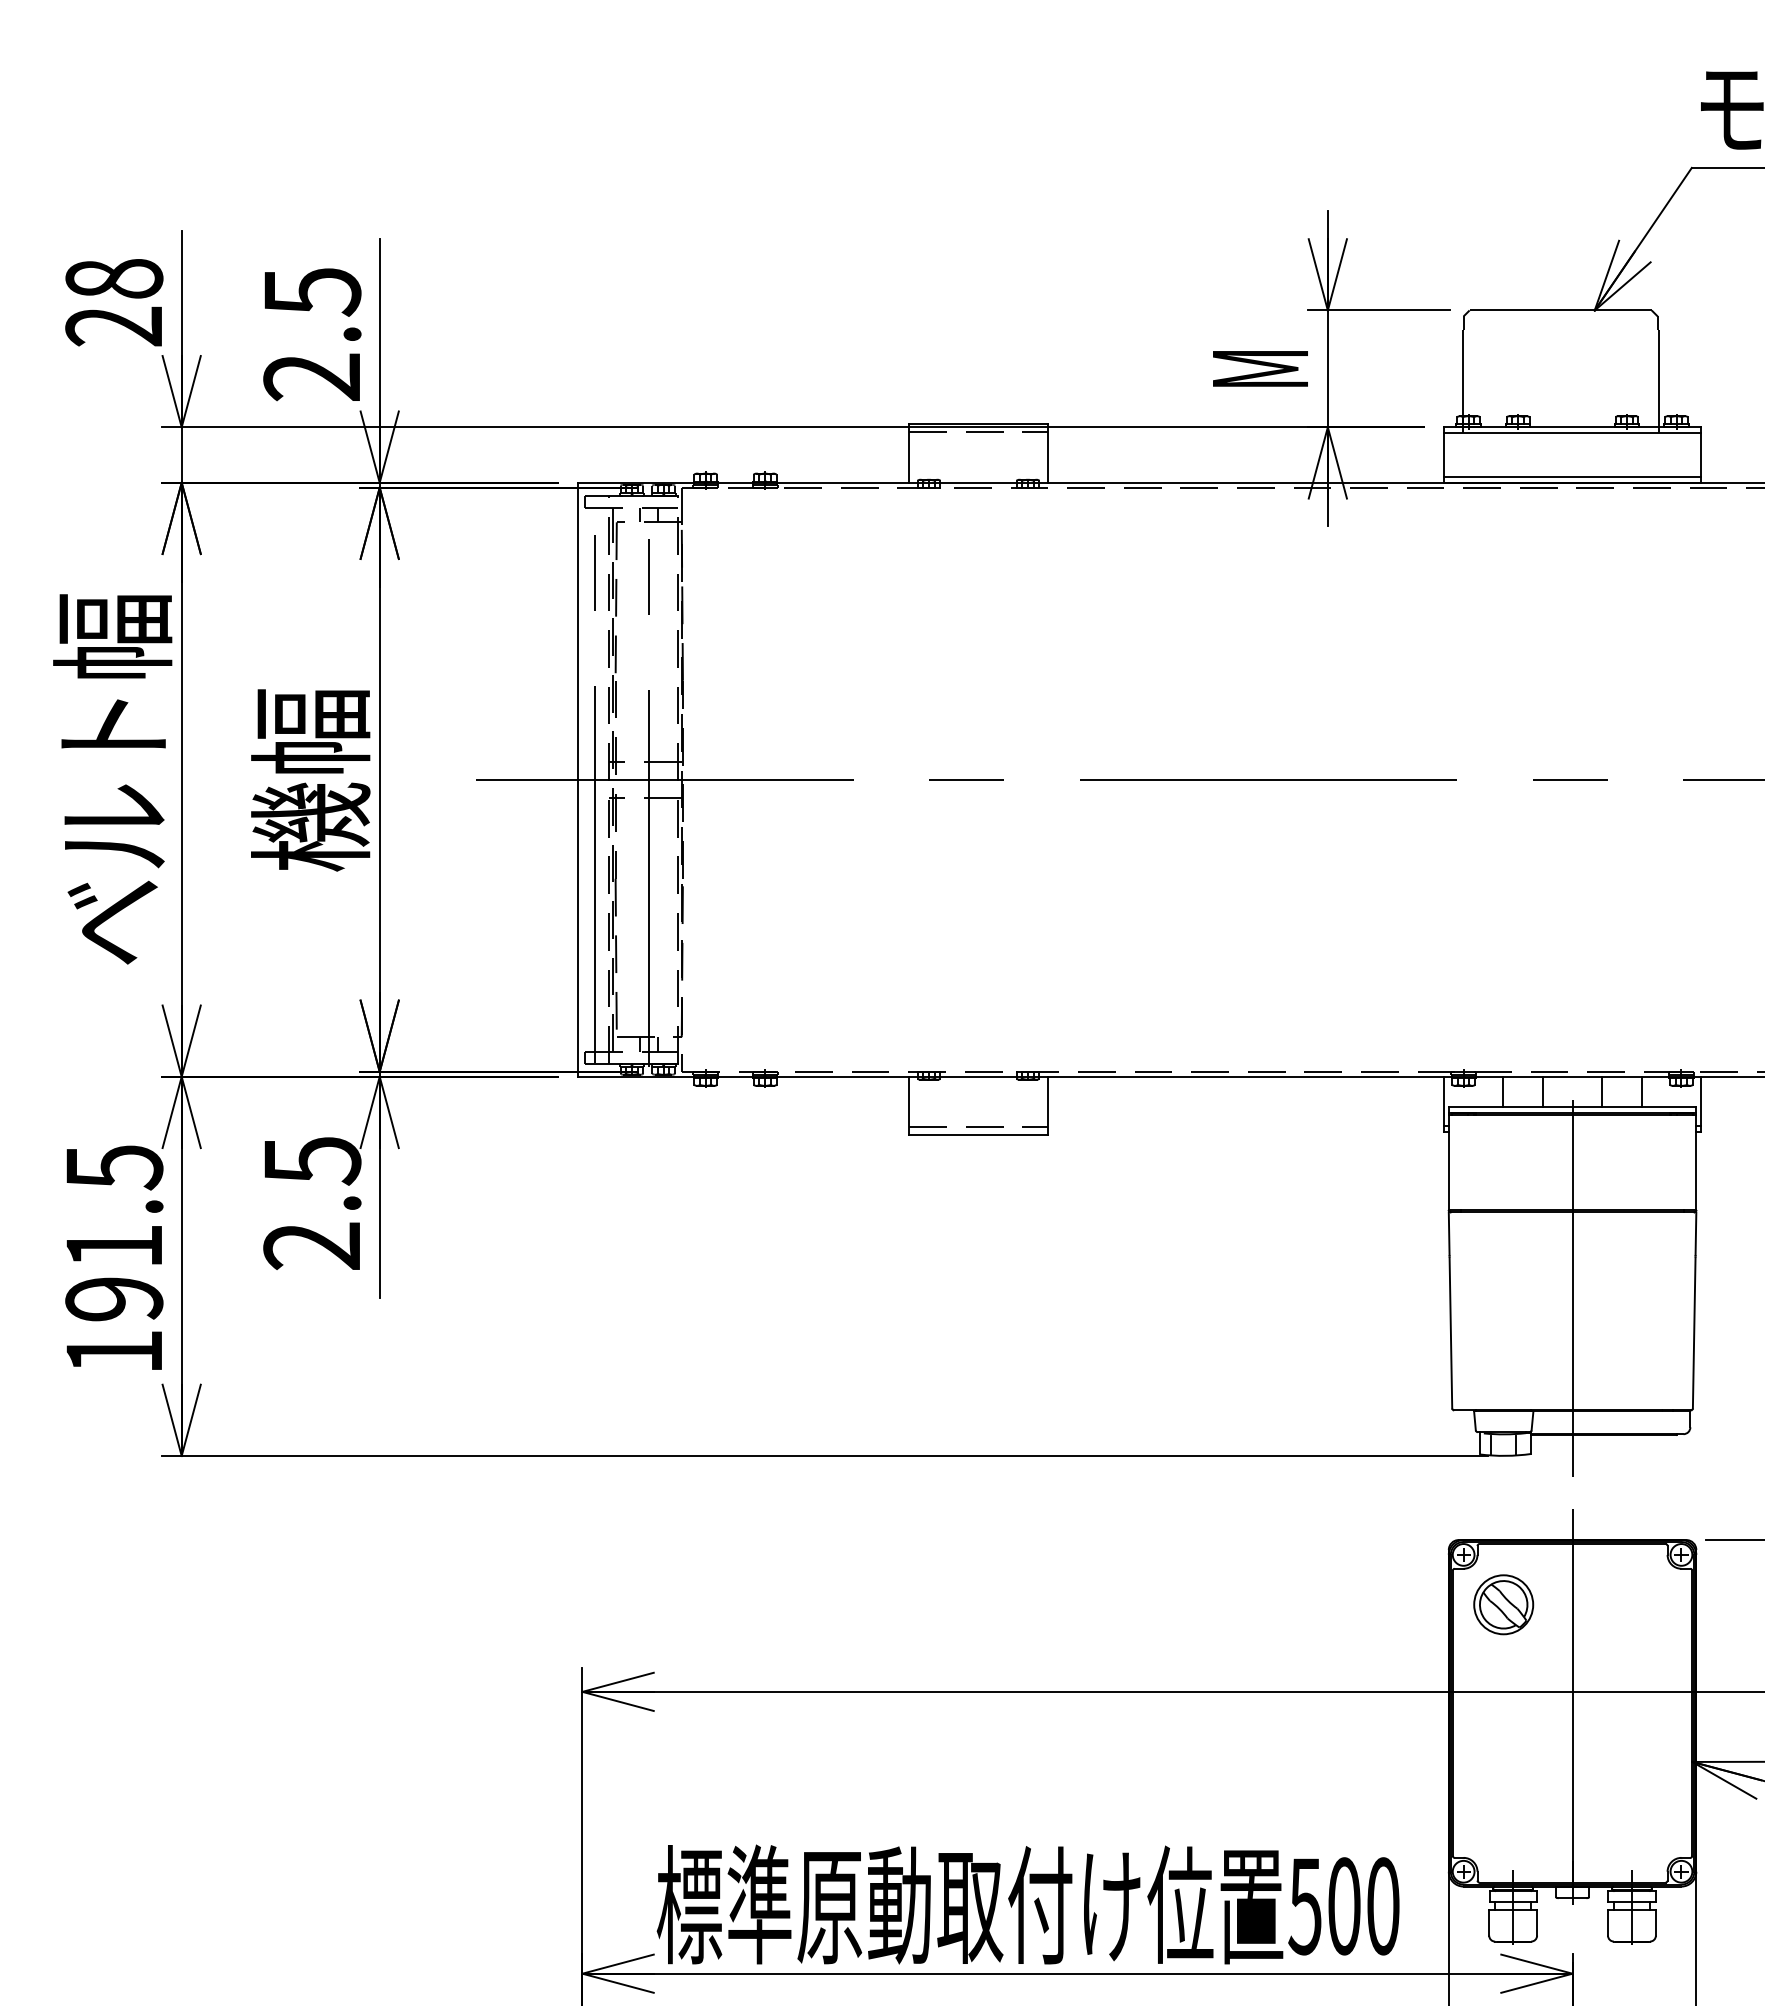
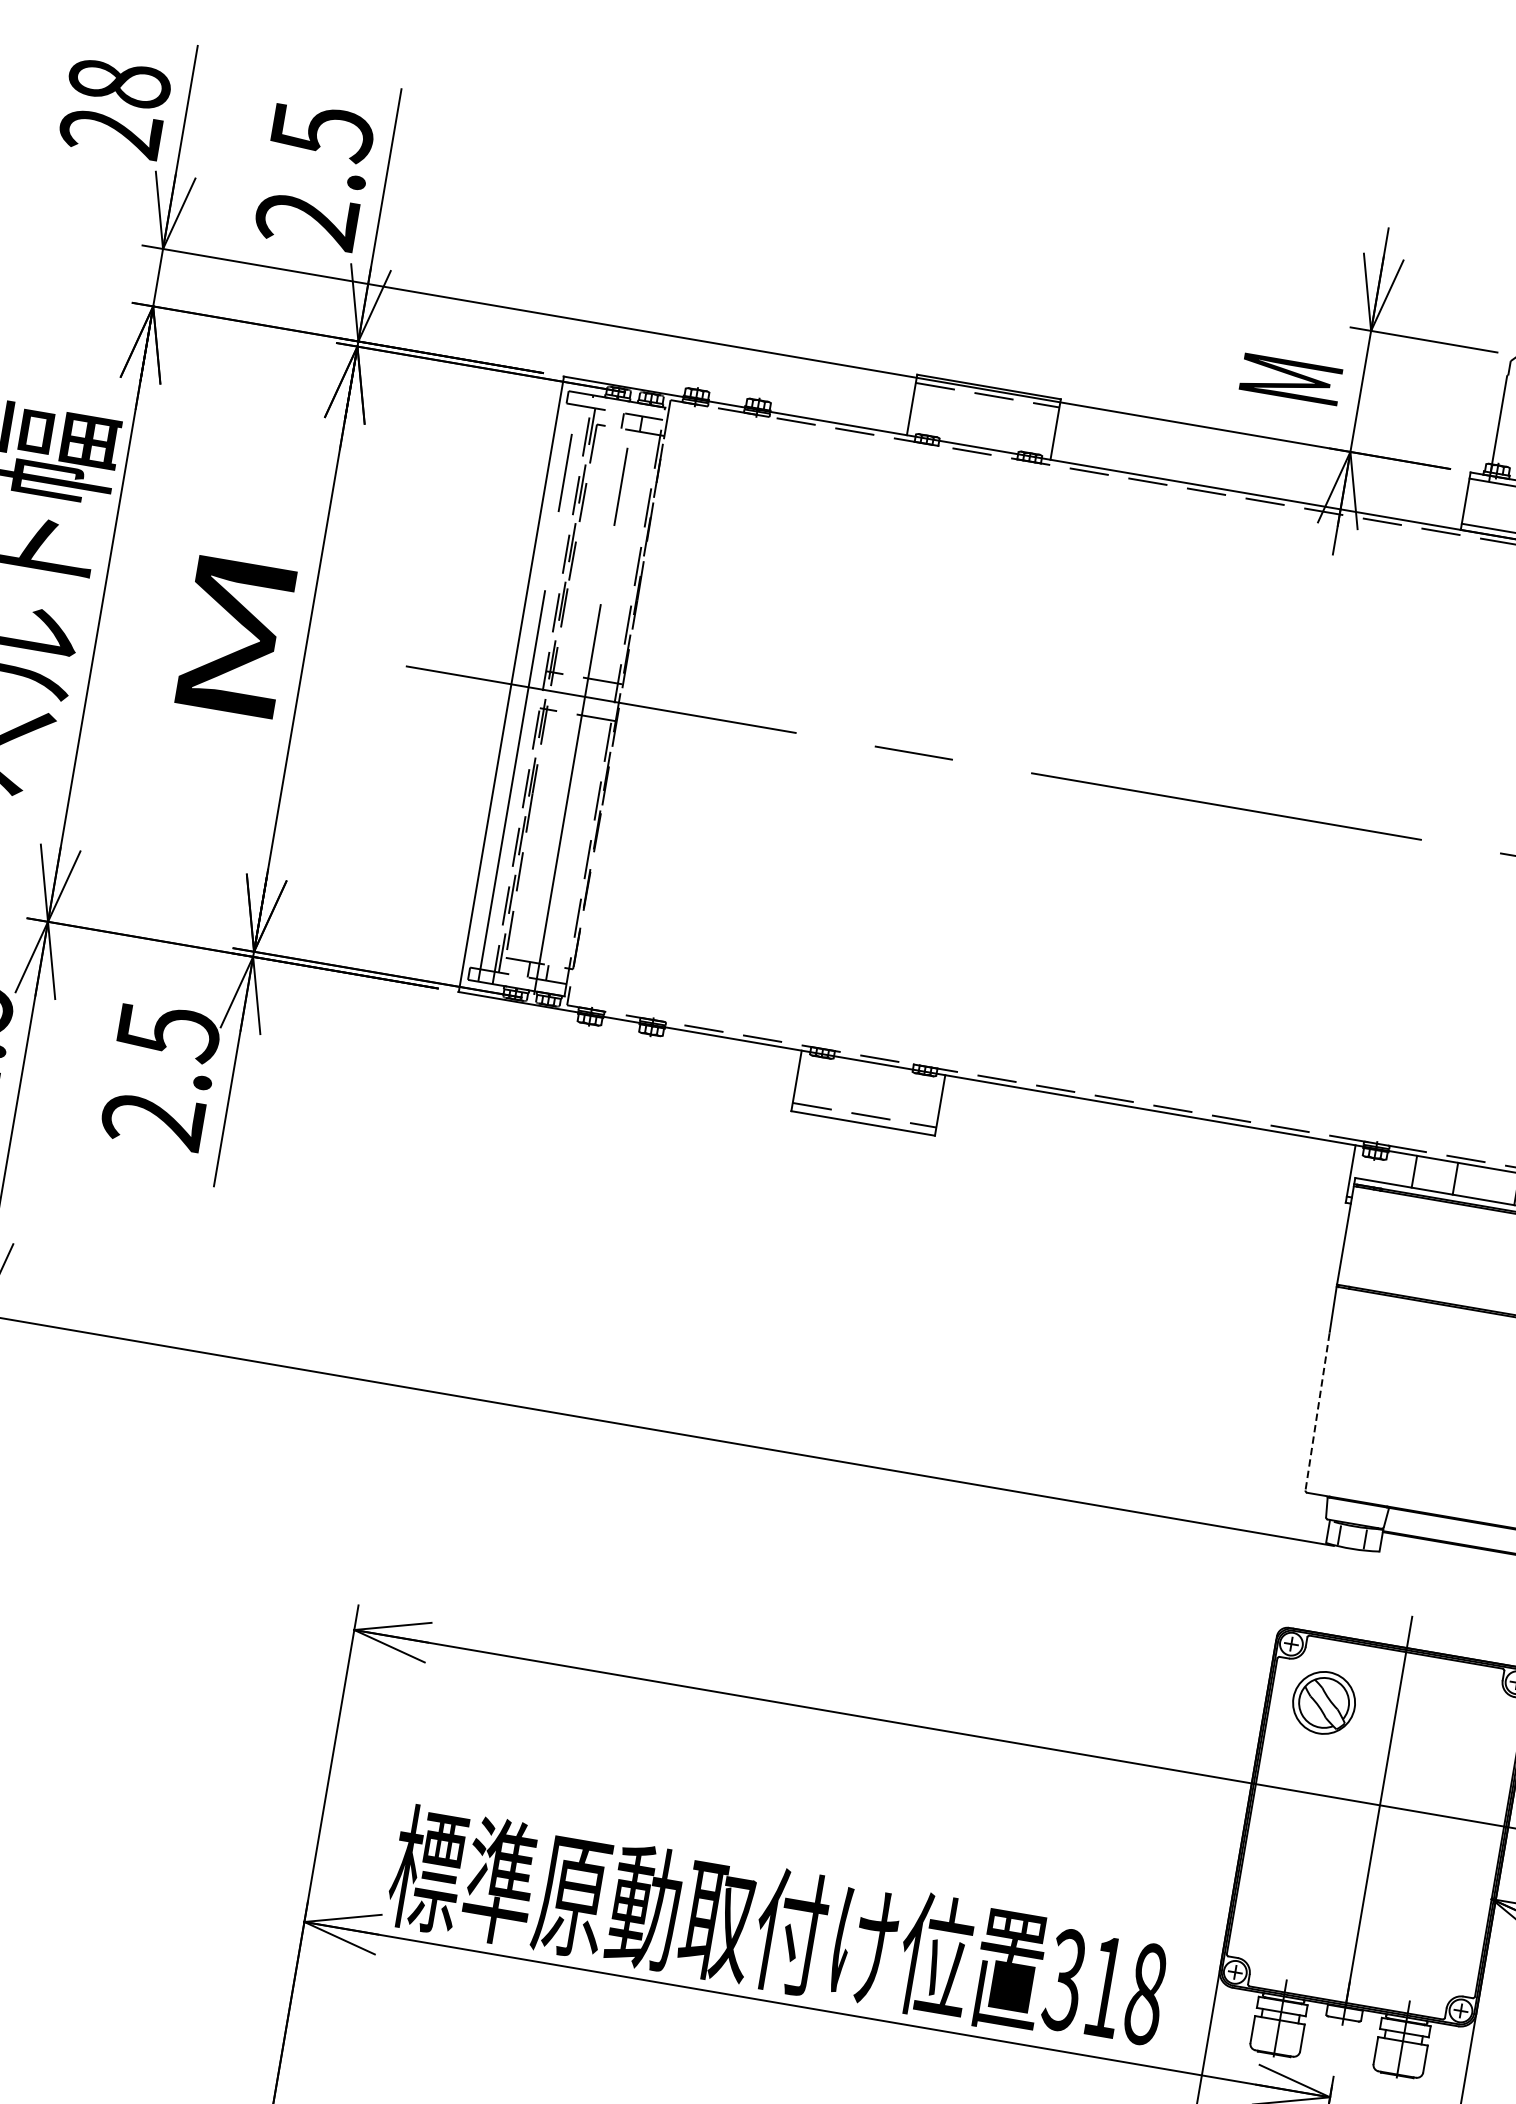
text: (310, 780) -> (233, 637), 機幅 -> M
line: (1572, 1270) -> (1454, 1368), removed
line: (1450, 1333) -> (1317, 1412), solid -> dashed
text: (1343, 1906) -> (1104, 1987), 500 -> 318

